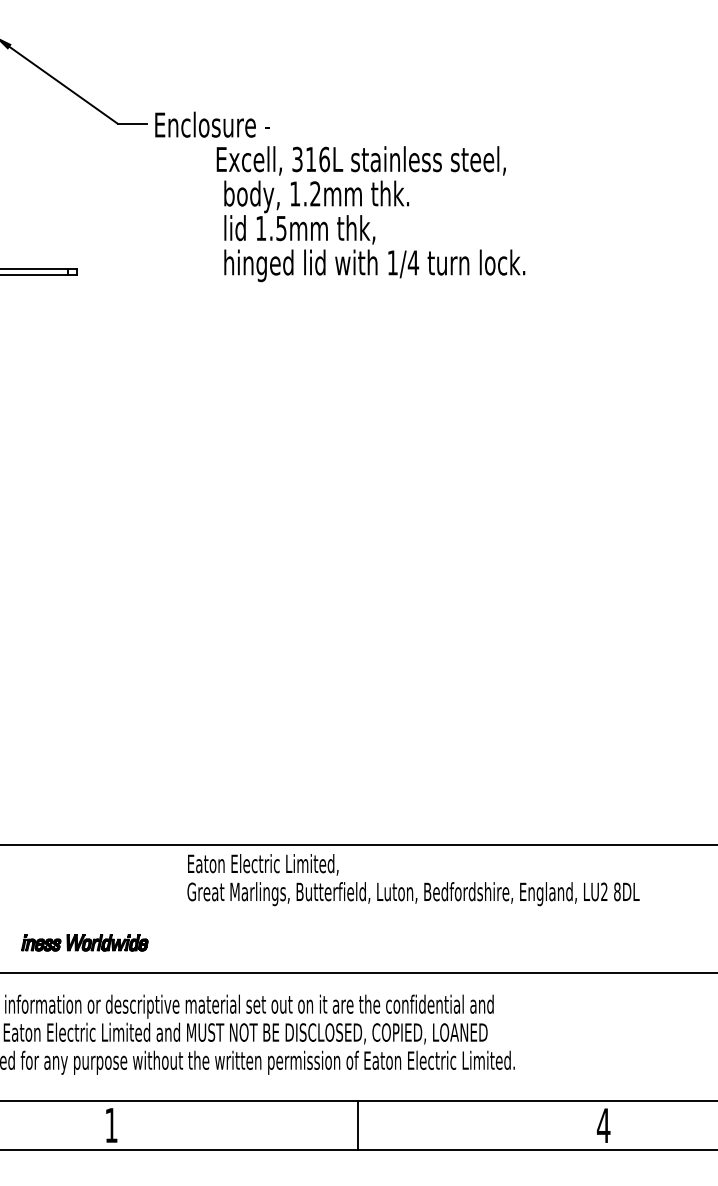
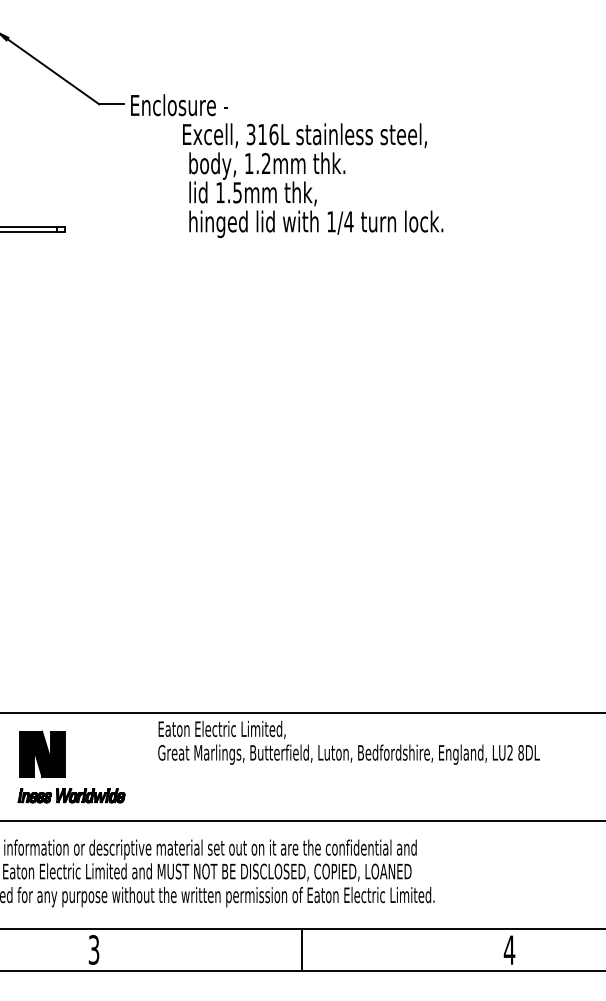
part: (50, 892) -> (42, 753), added
text: (110, 1124) -> (93, 949), 1 -> 3

